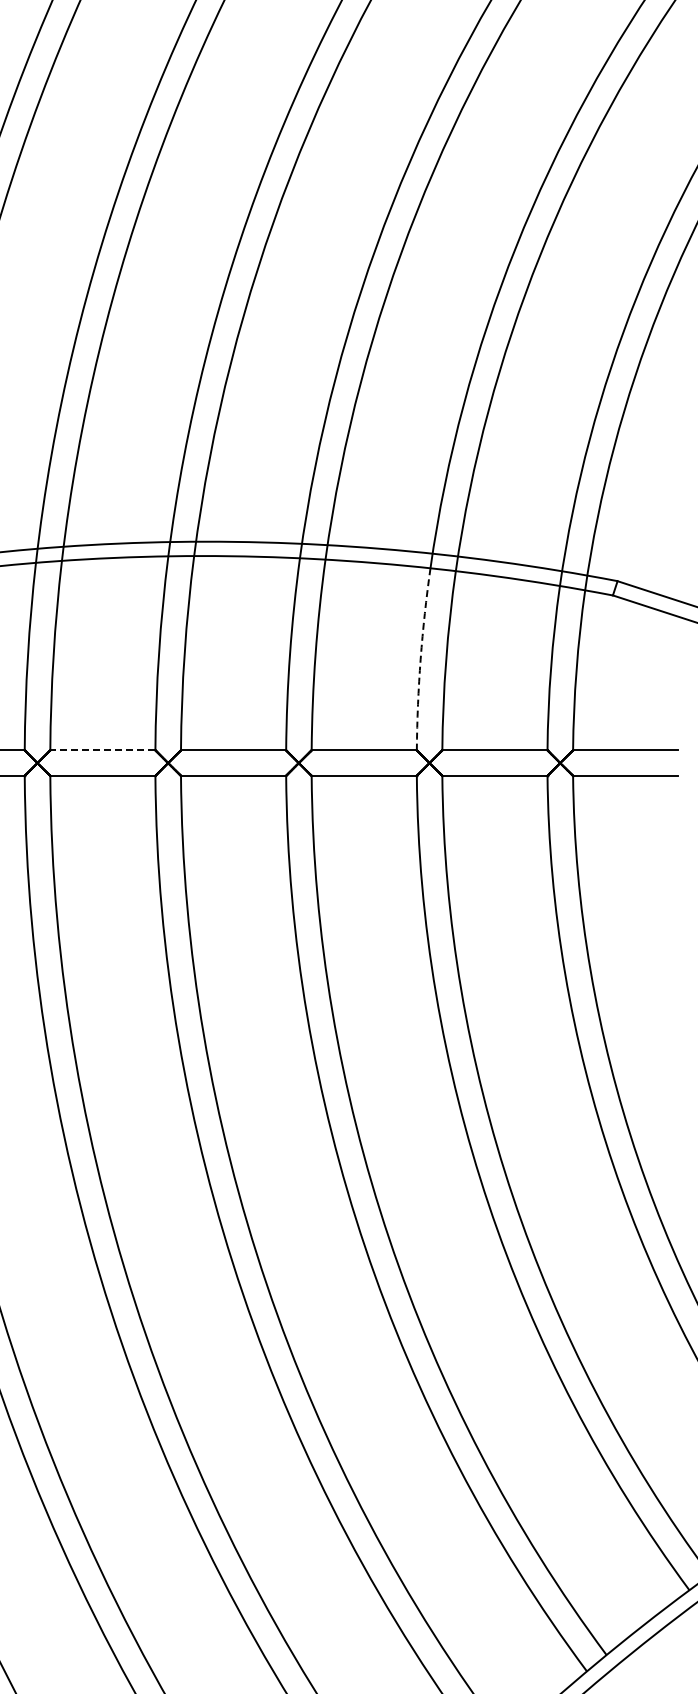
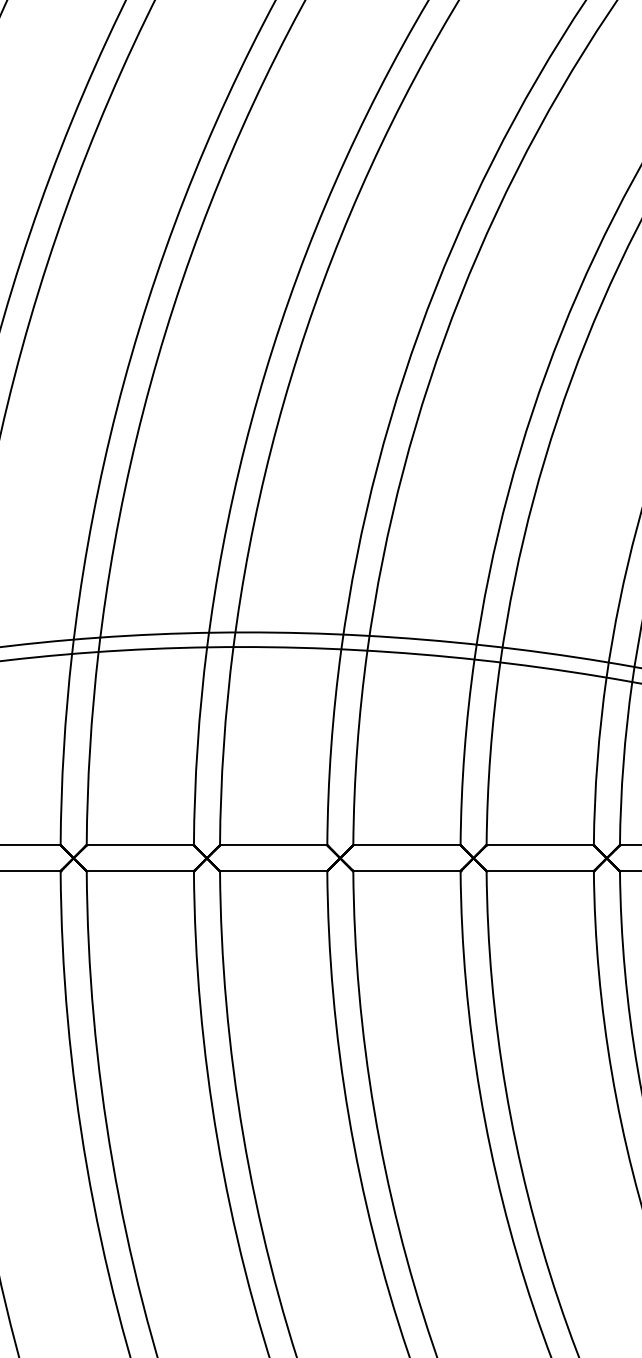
arc: (420, 659) -> (464, 752), dashed -> solid
line: (102, 750) -> (139, 845), dashed -> solid

